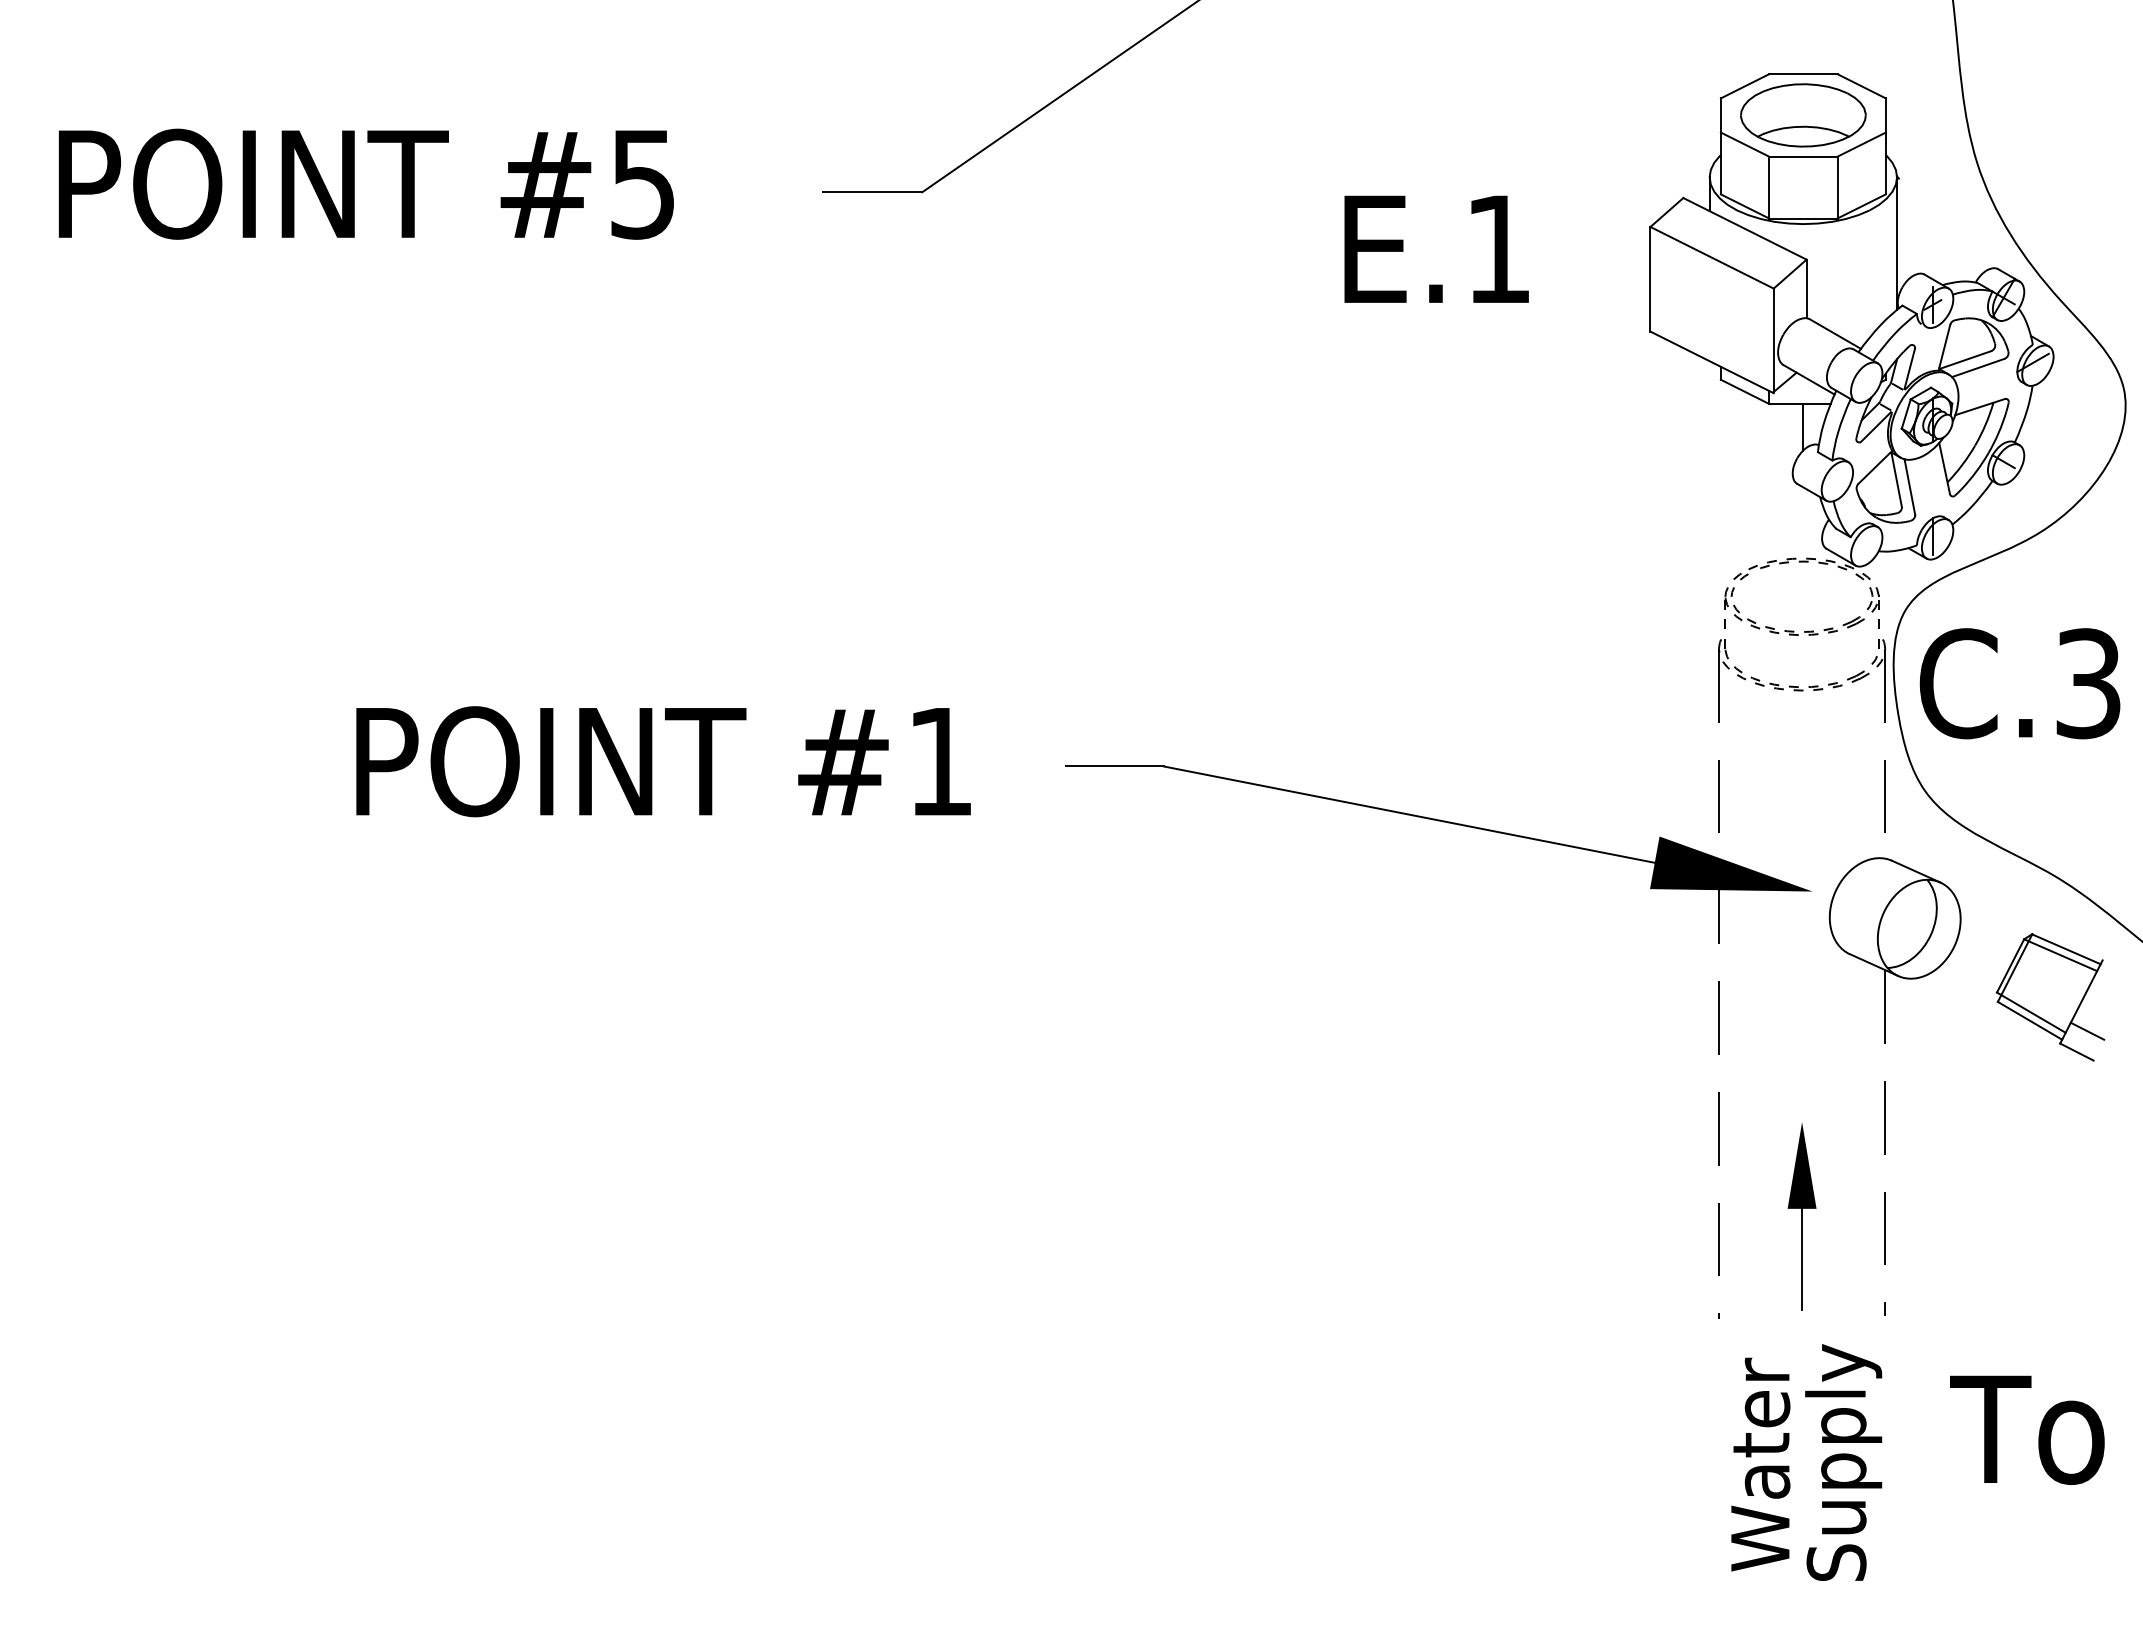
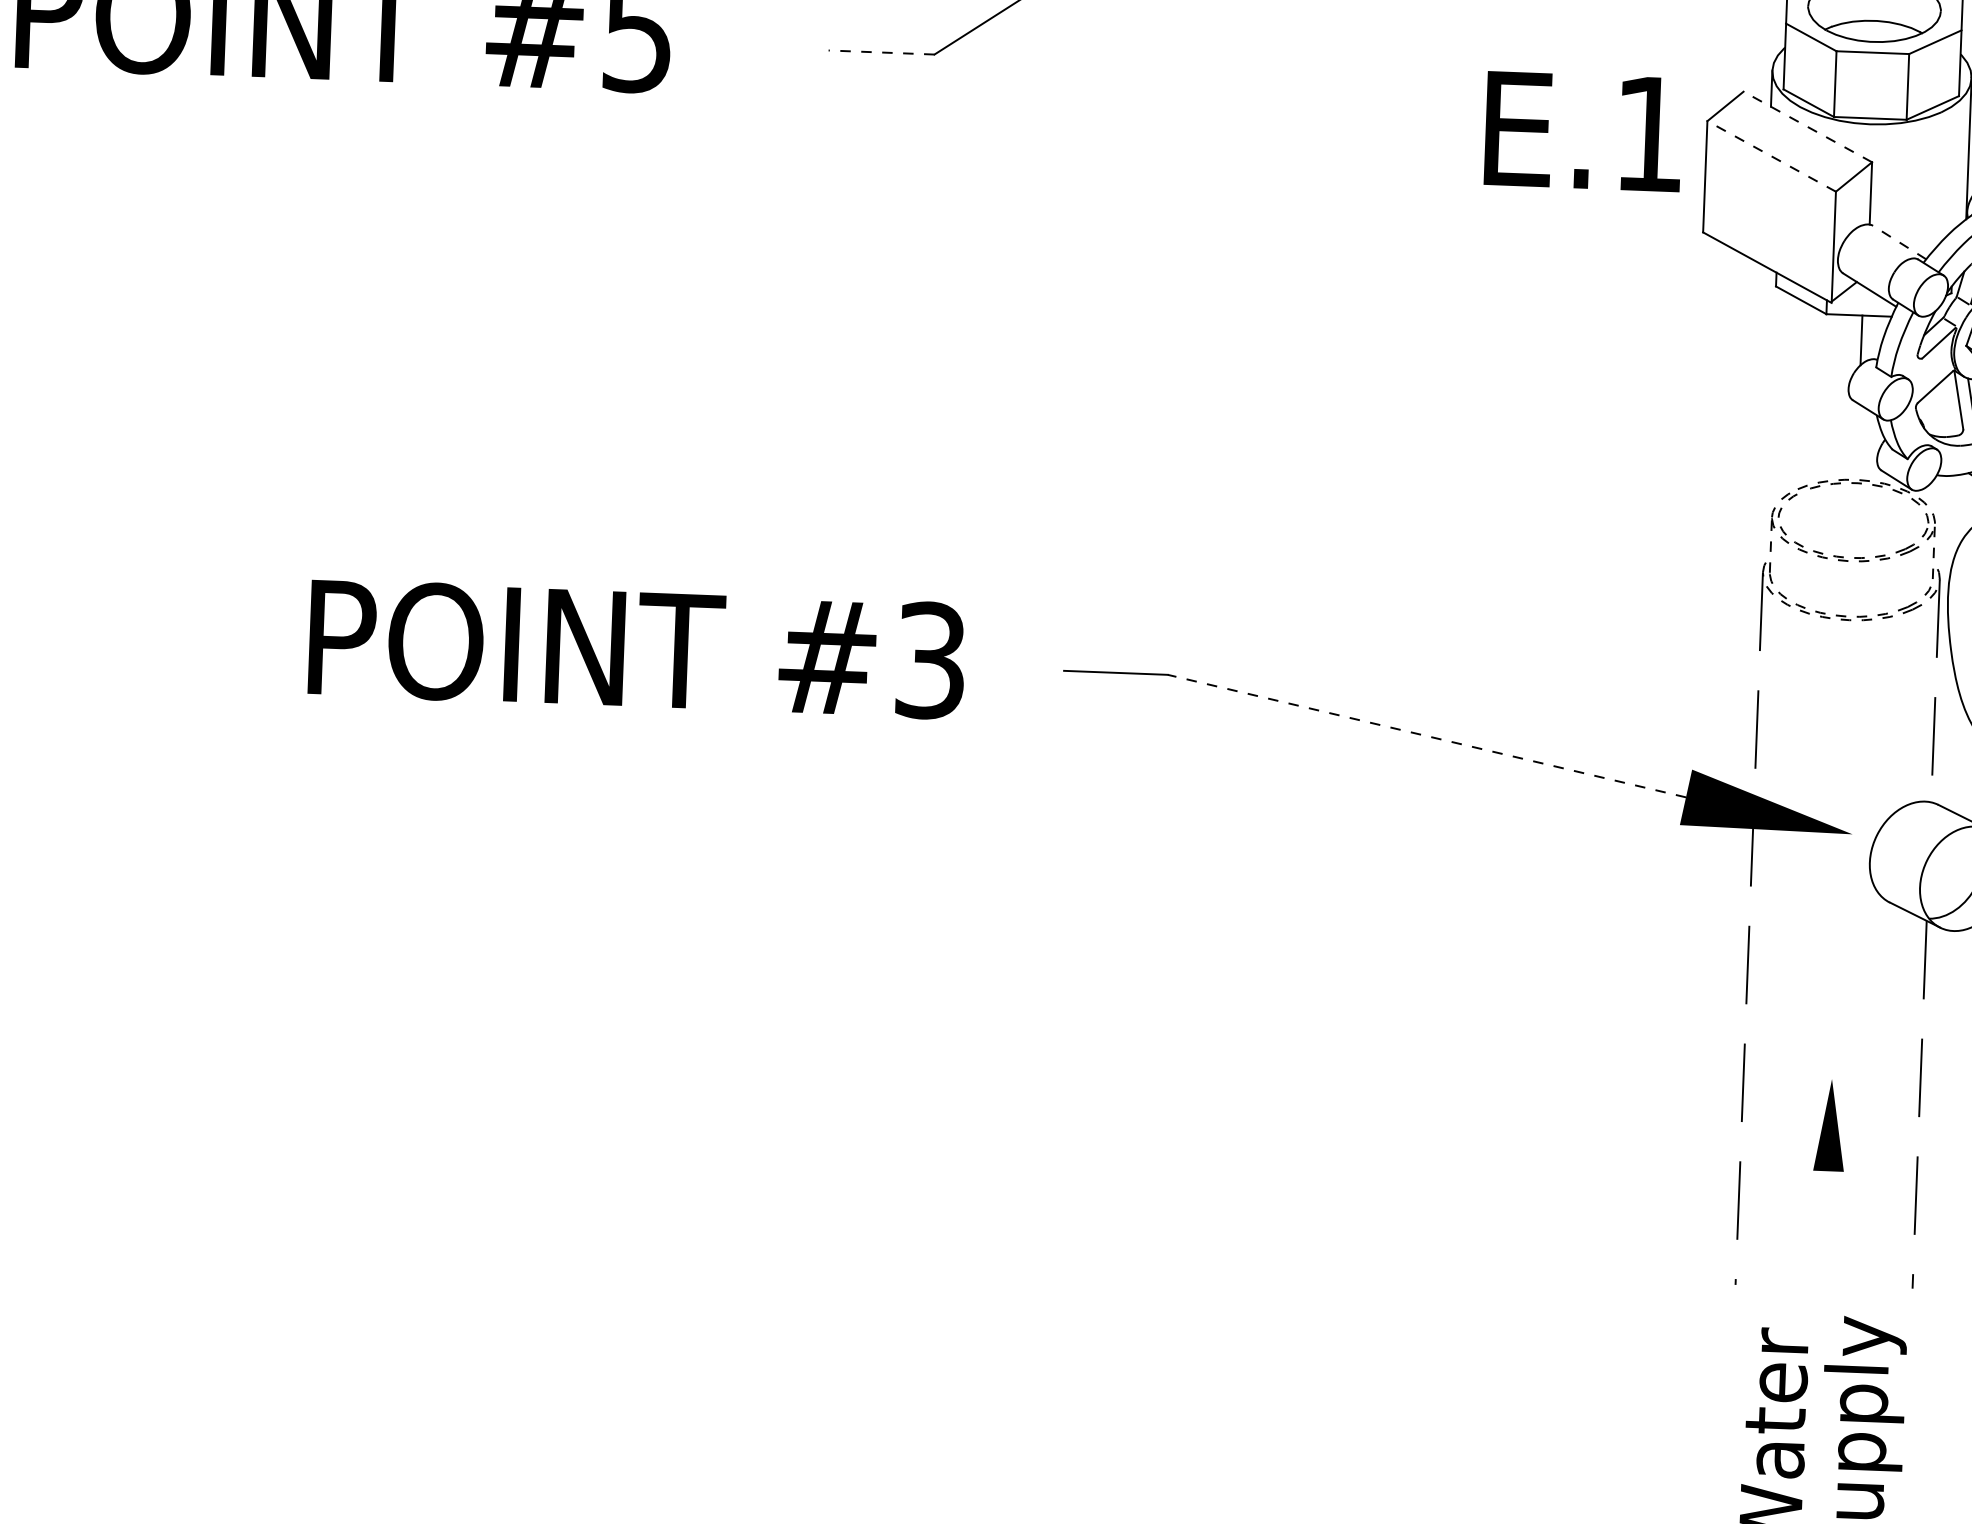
line: (872, 192) -> (881, 52), solid -> dashed
line: (1744, 228) -> (1807, 126), solid -> dashed
text: (1436, 248) -> (1583, 130), moved
line: (1712, 257) -> (1772, 156), solid -> dashed
line: (1835, 334) -> (1899, 243), solid -> dashed
text: (940, 761) -> (930, 660), #1 -> #3
line: (1408, 814) -> (1426, 735), solid -> dashed
line: (1801, 1259) -> (1825, 1225), removed

